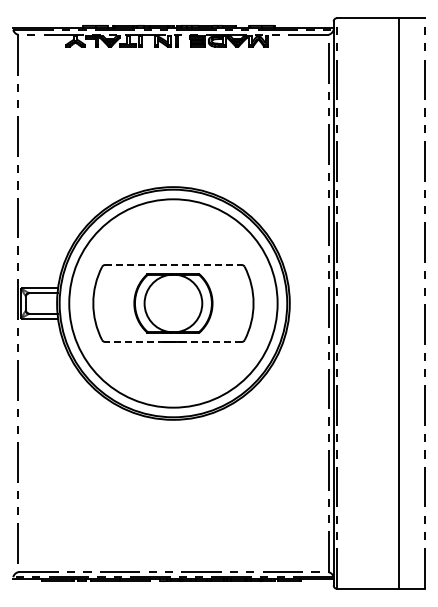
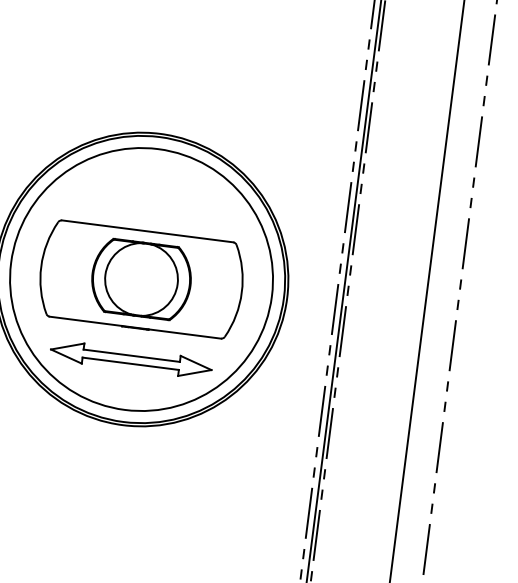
line: (173, 265) -> (147, 231), dashed -> solid
line: (172, 341) -> (134, 326), dashed -> solid
part: (173, 367) -> (131, 359), added

